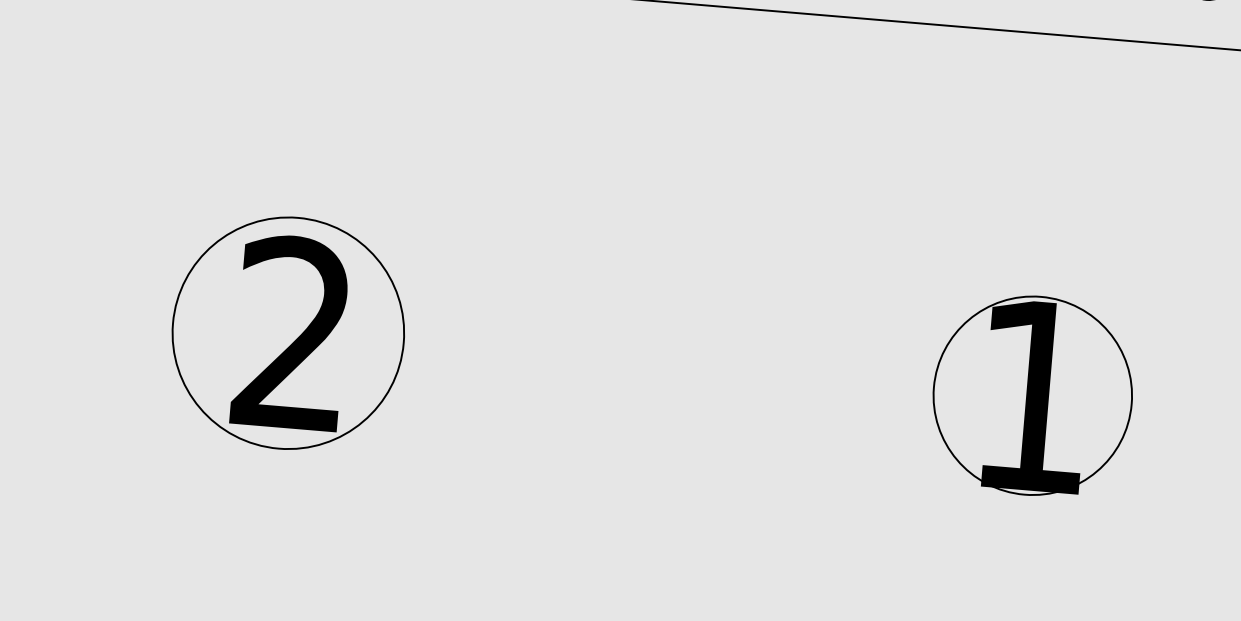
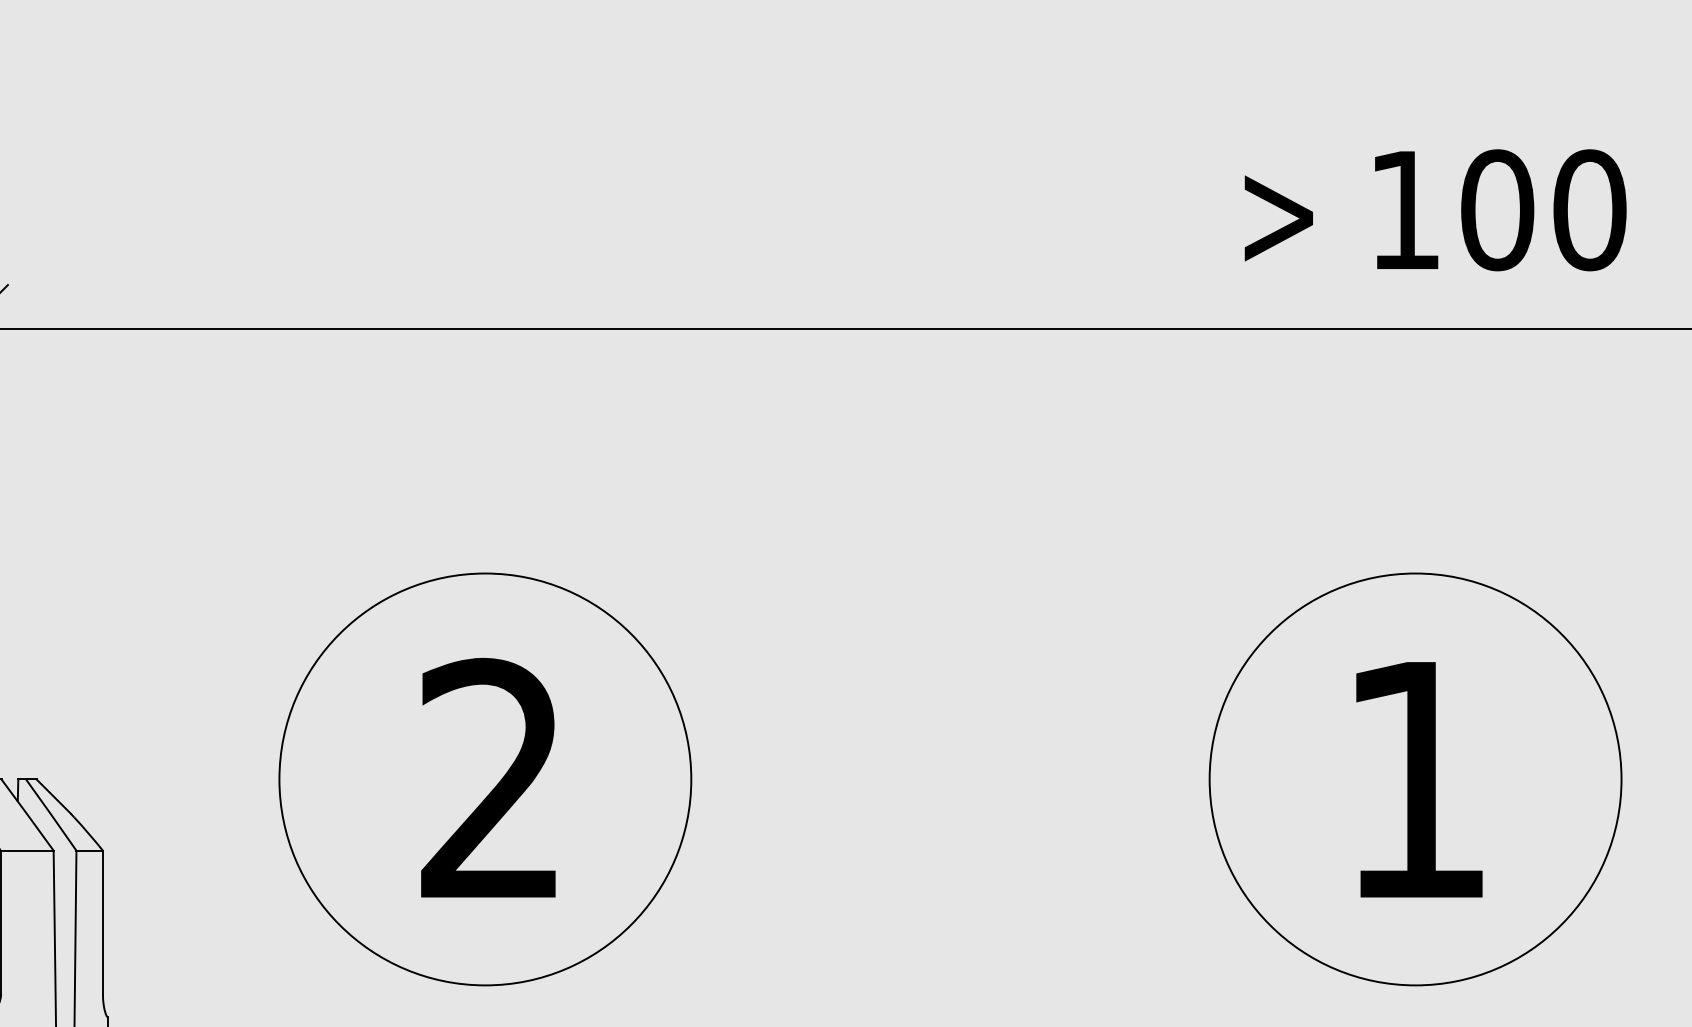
circle: (288, 333) -> (485, 779), size x1.43
circle: (1032, 395) -> (1415, 779), size x1.67

